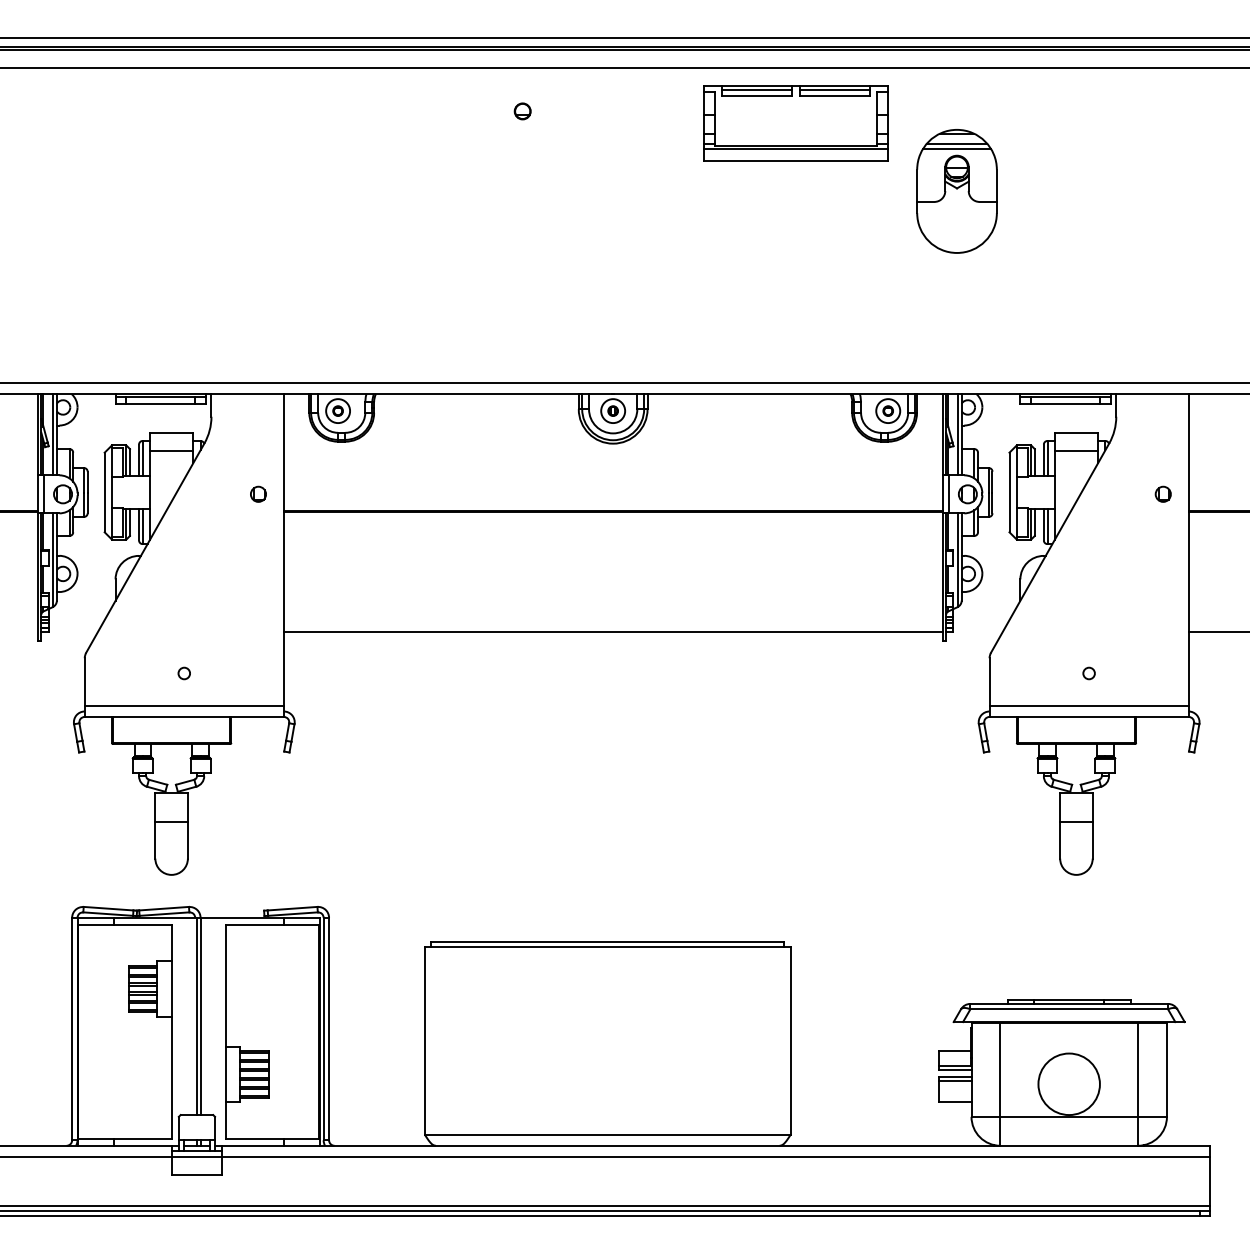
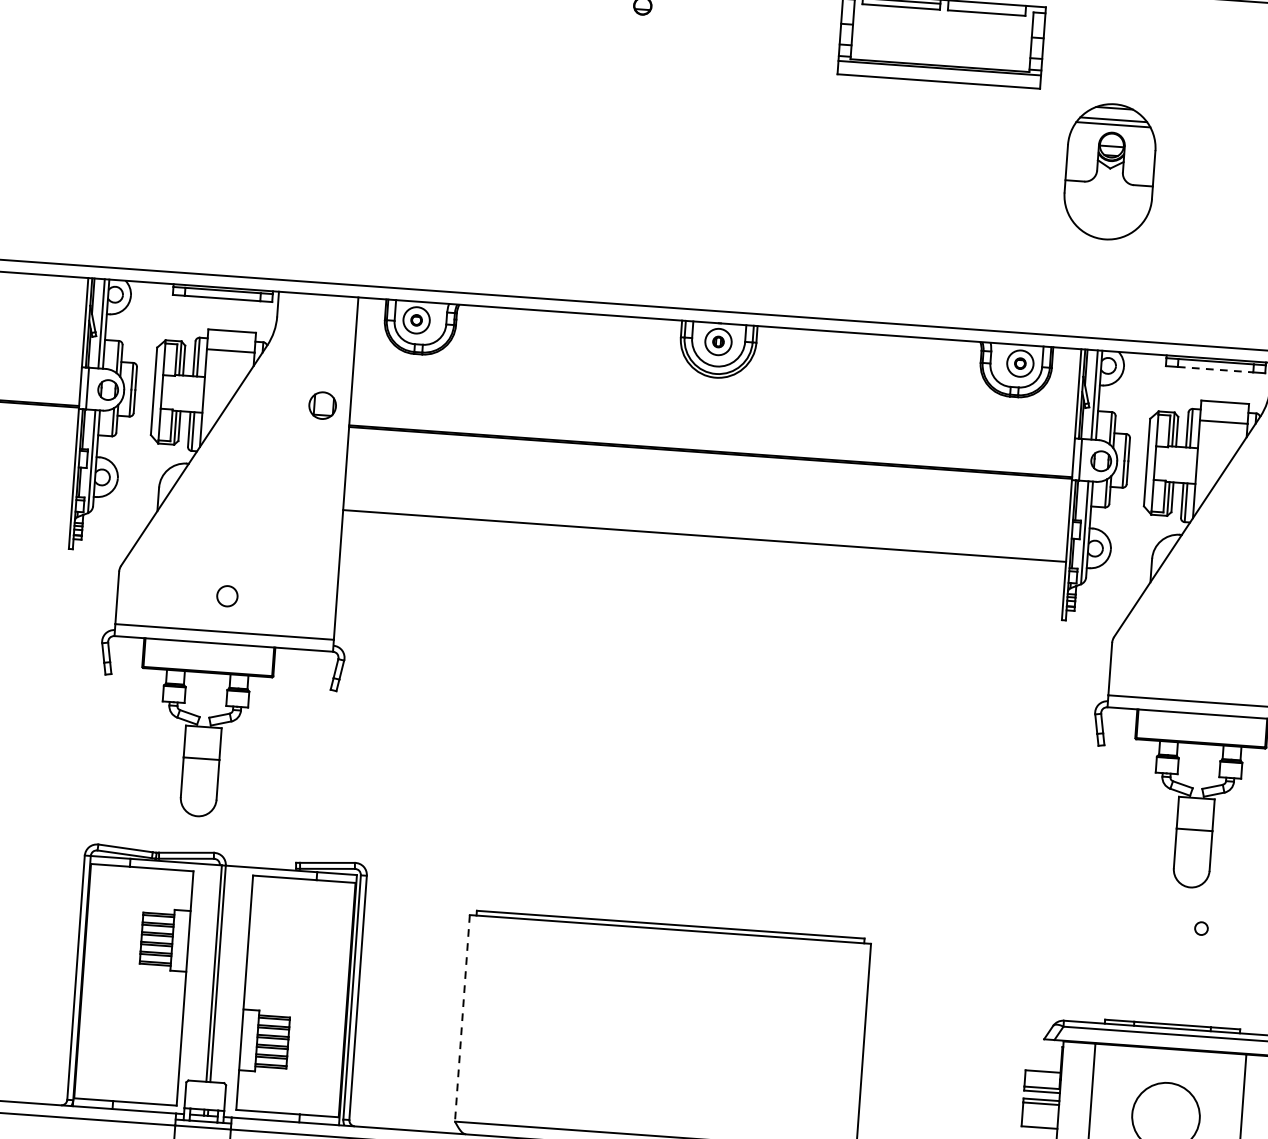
line: (834, 90) -> (986, 7), removed
part: (956, 191) -> (1109, 171), moved
line: (1066, 403) -> (1216, 369), solid -> dashed
part: (258, 493) -> (322, 404), size x1.6
line: (612, 631) -> (703, 535), moved
circle: (183, 673) -> (226, 596), size x1.6
circle: (1088, 673) -> (1200, 928), moved
line: (424, 1041) -> (461, 1019), solid -> dashed

